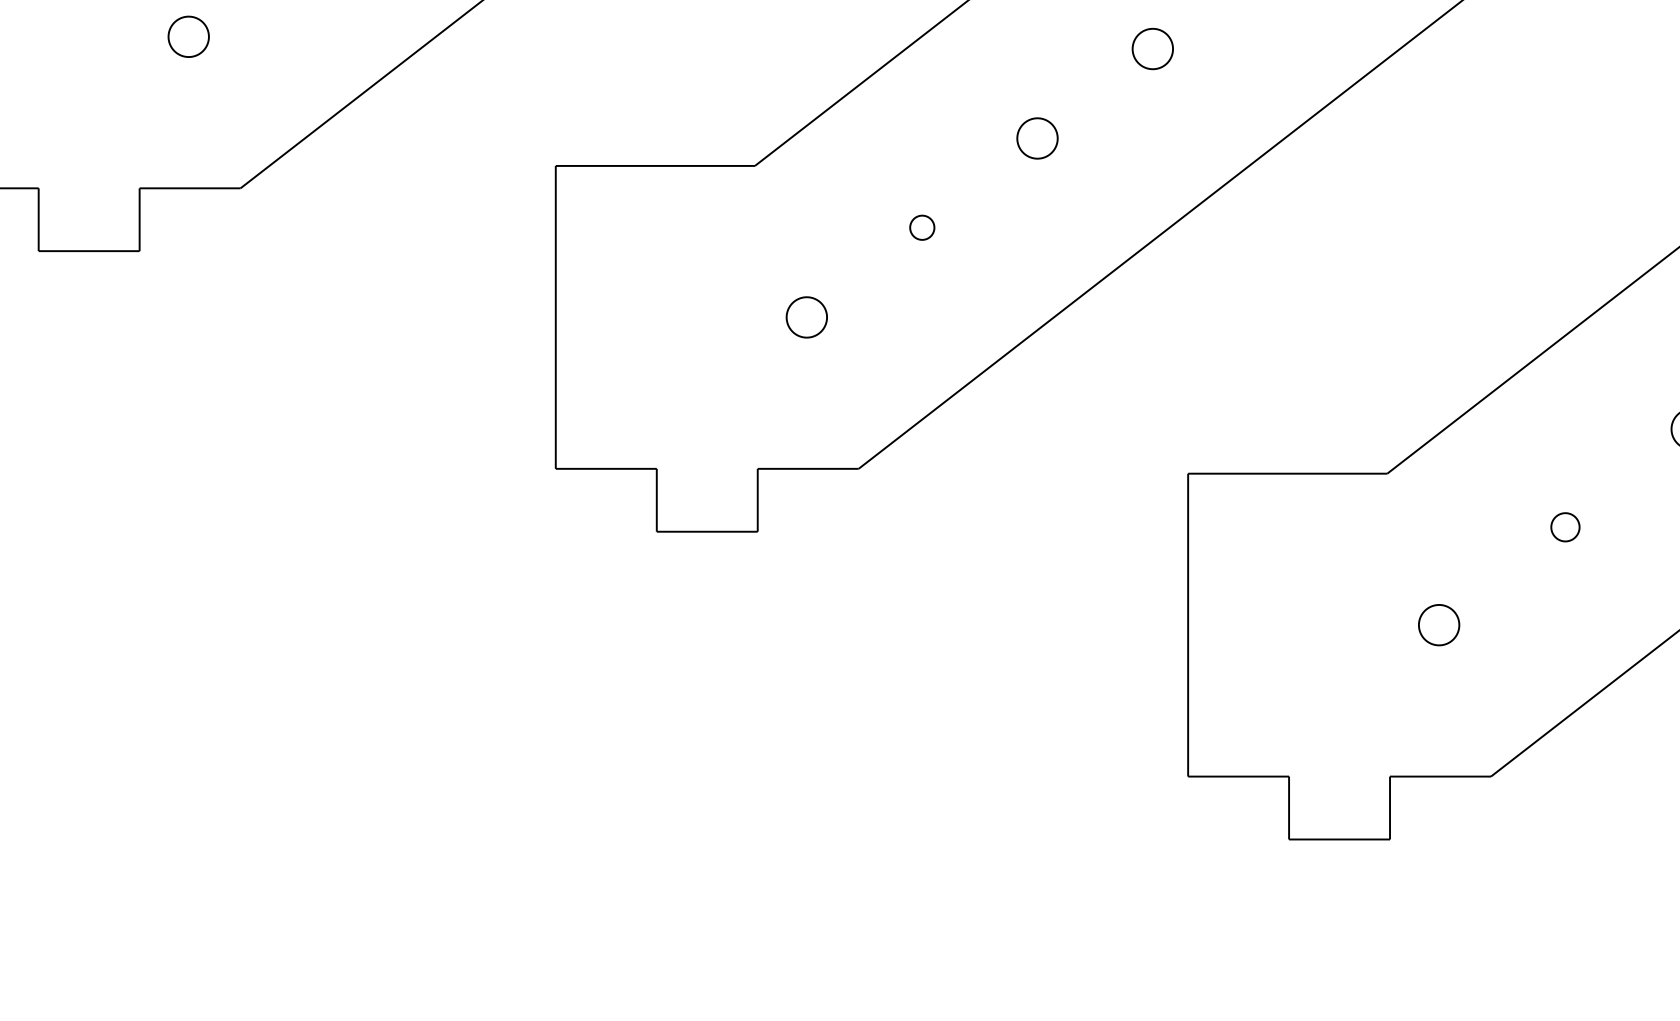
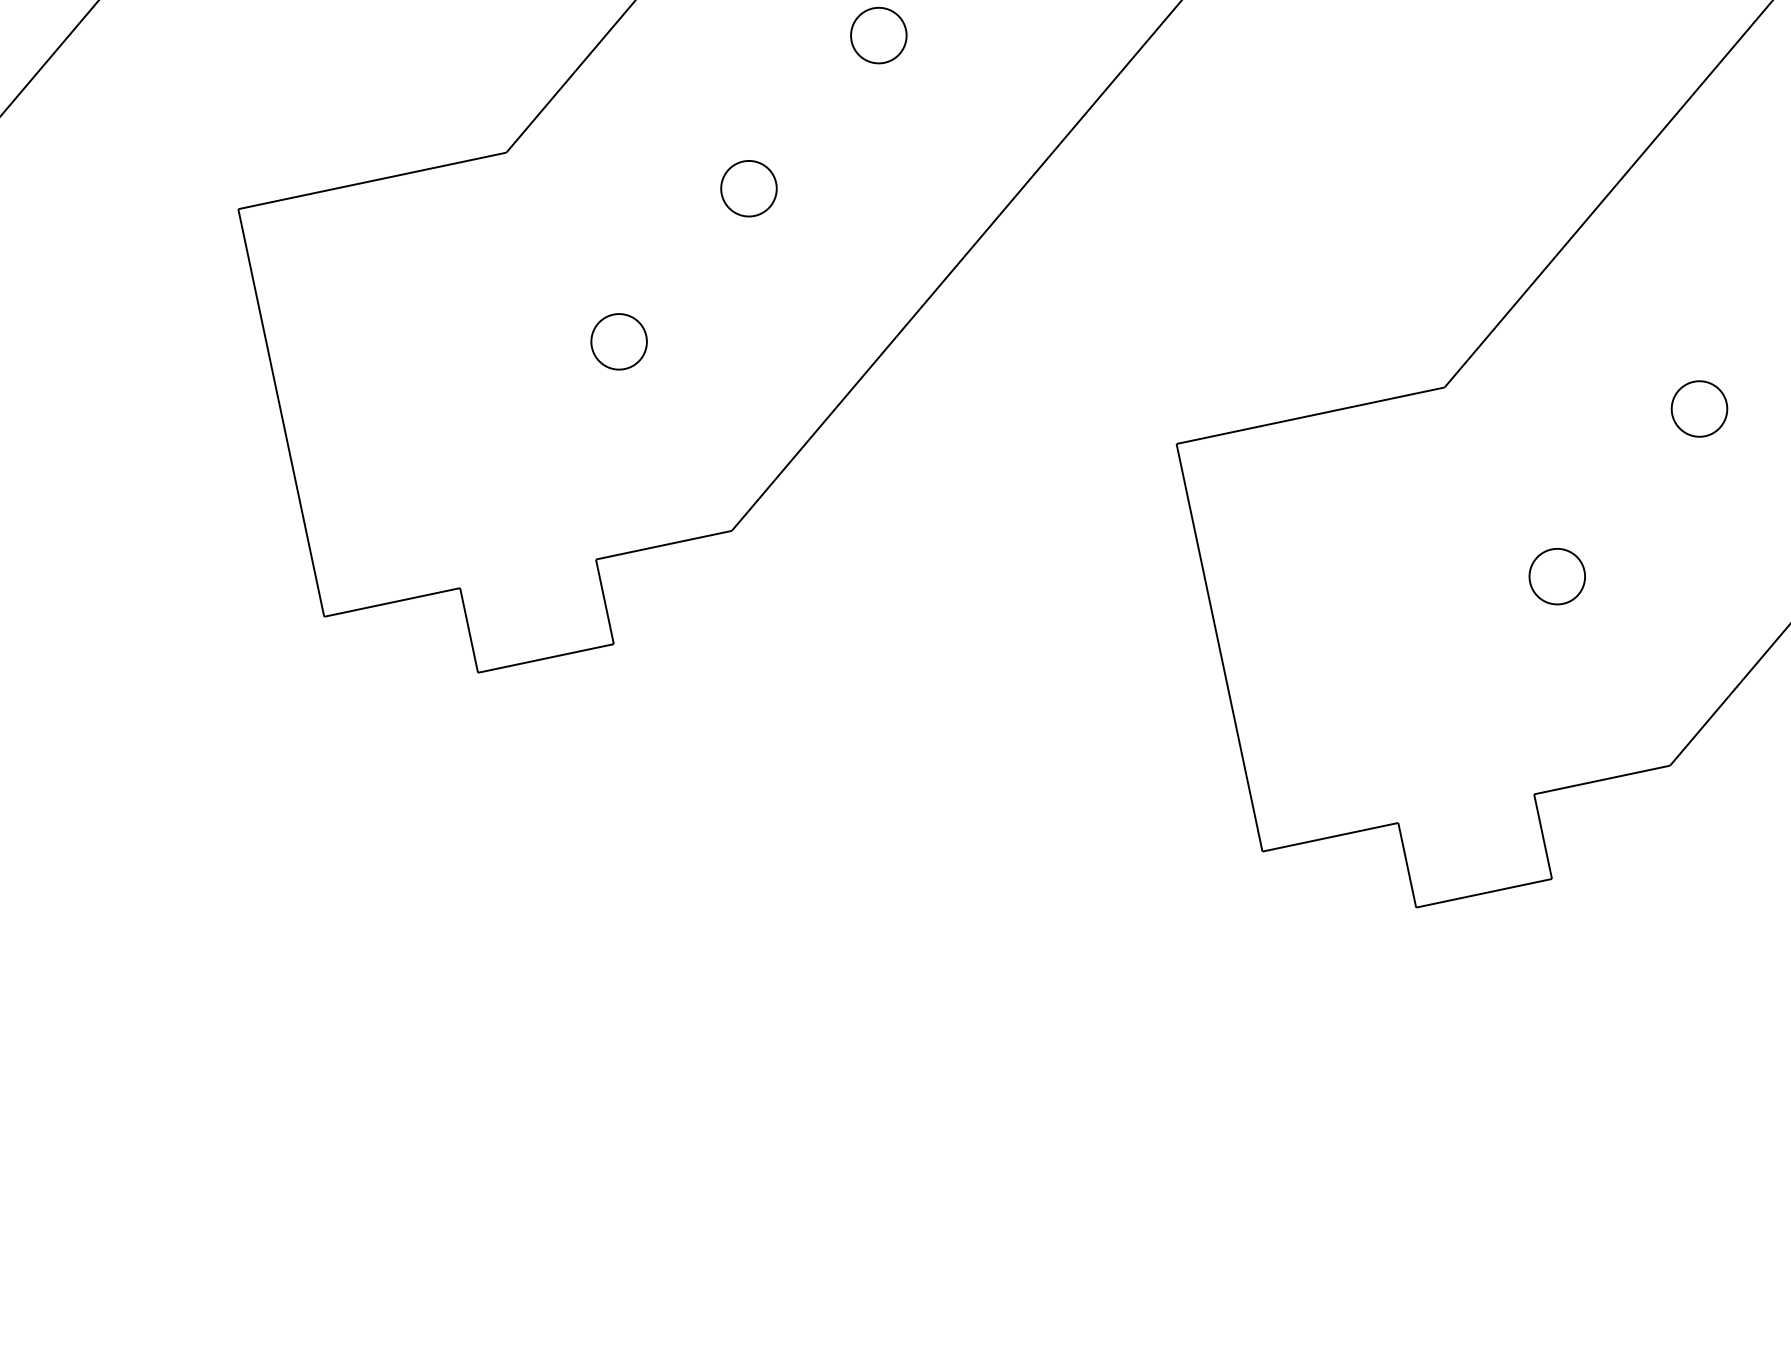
part: (922, 227) -> (749, 188), size x1.67
part: (1565, 527) -> (1699, 409), size x1.43

